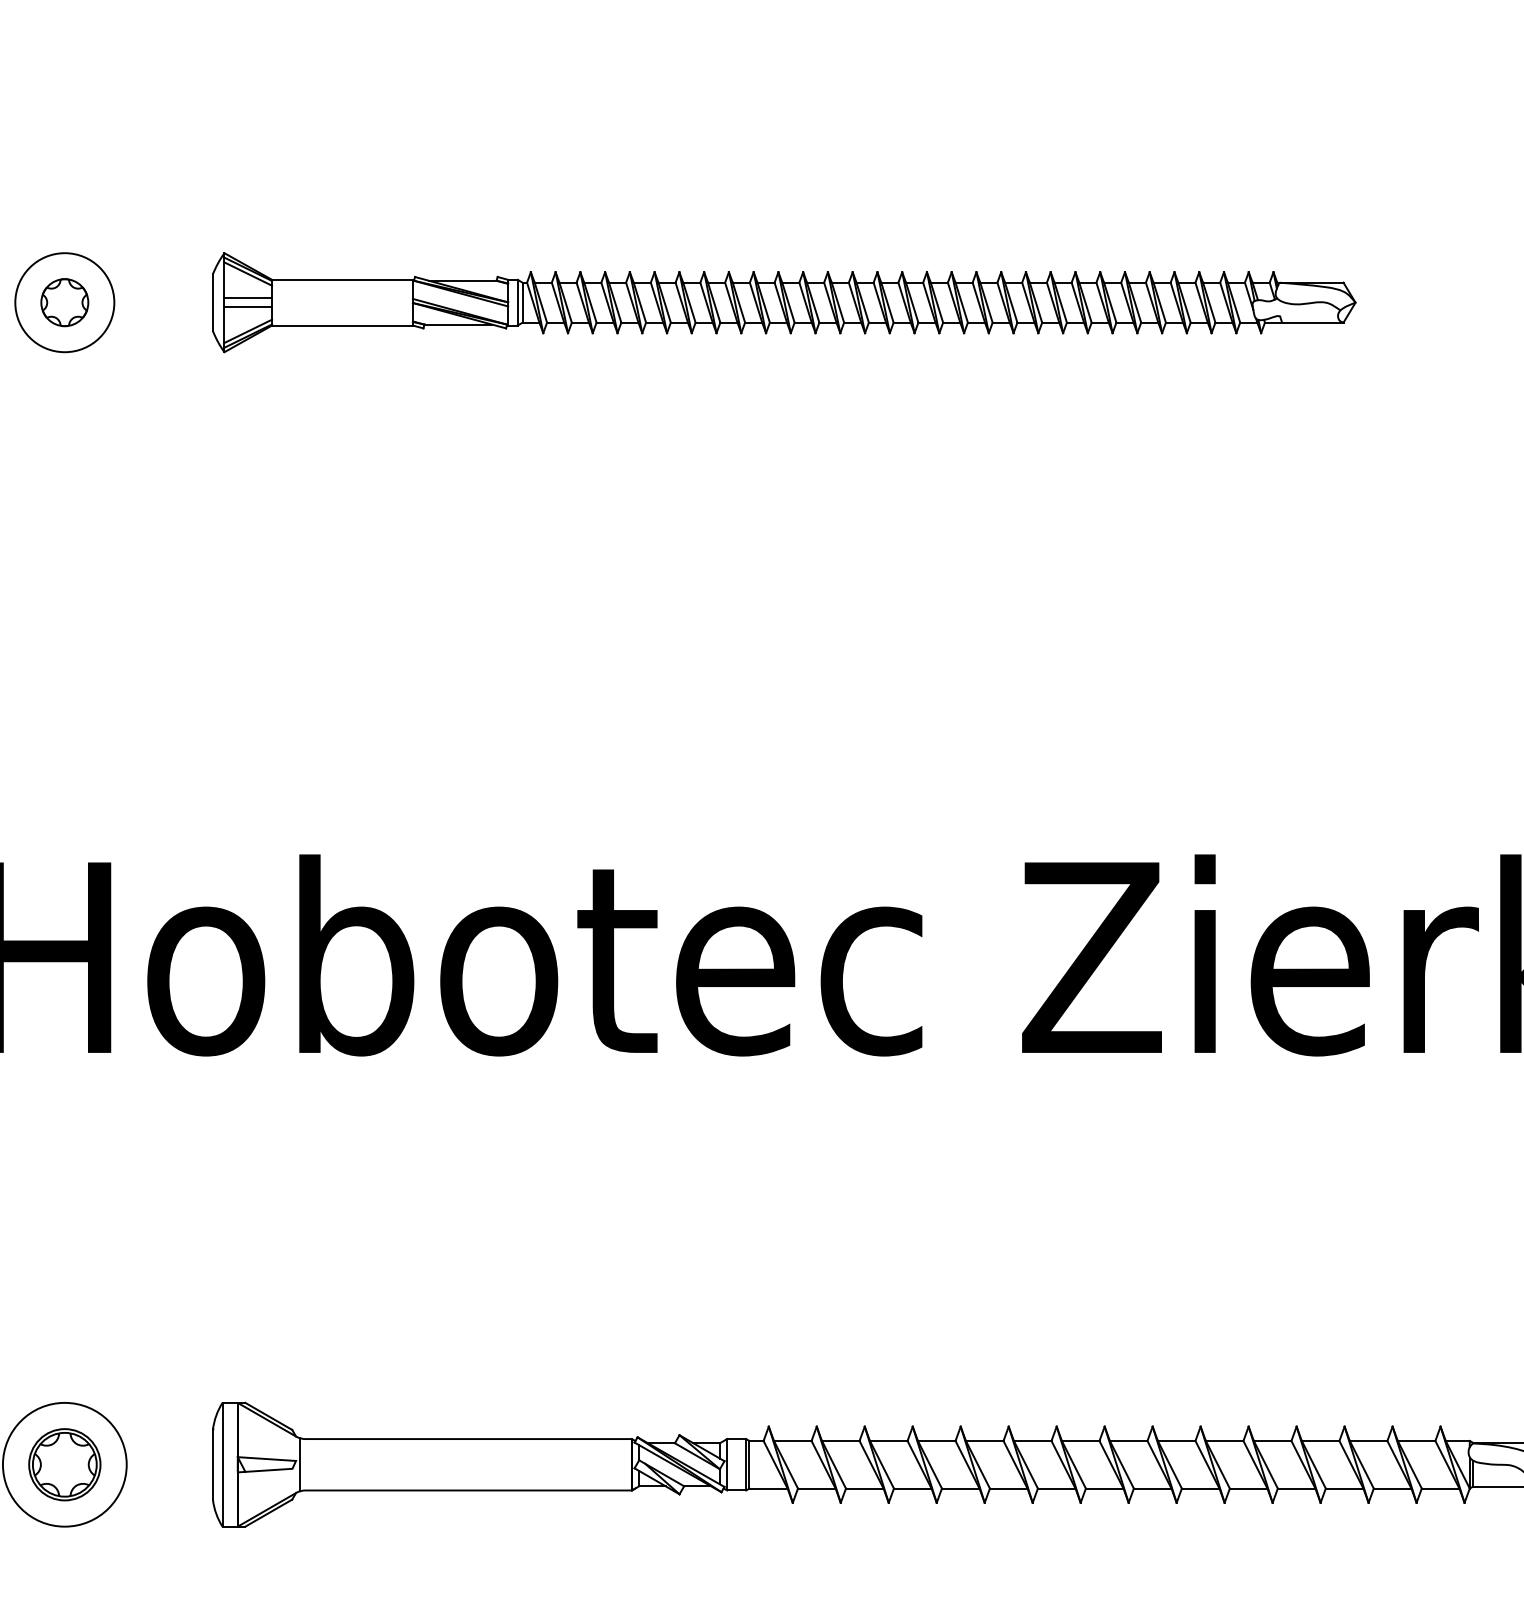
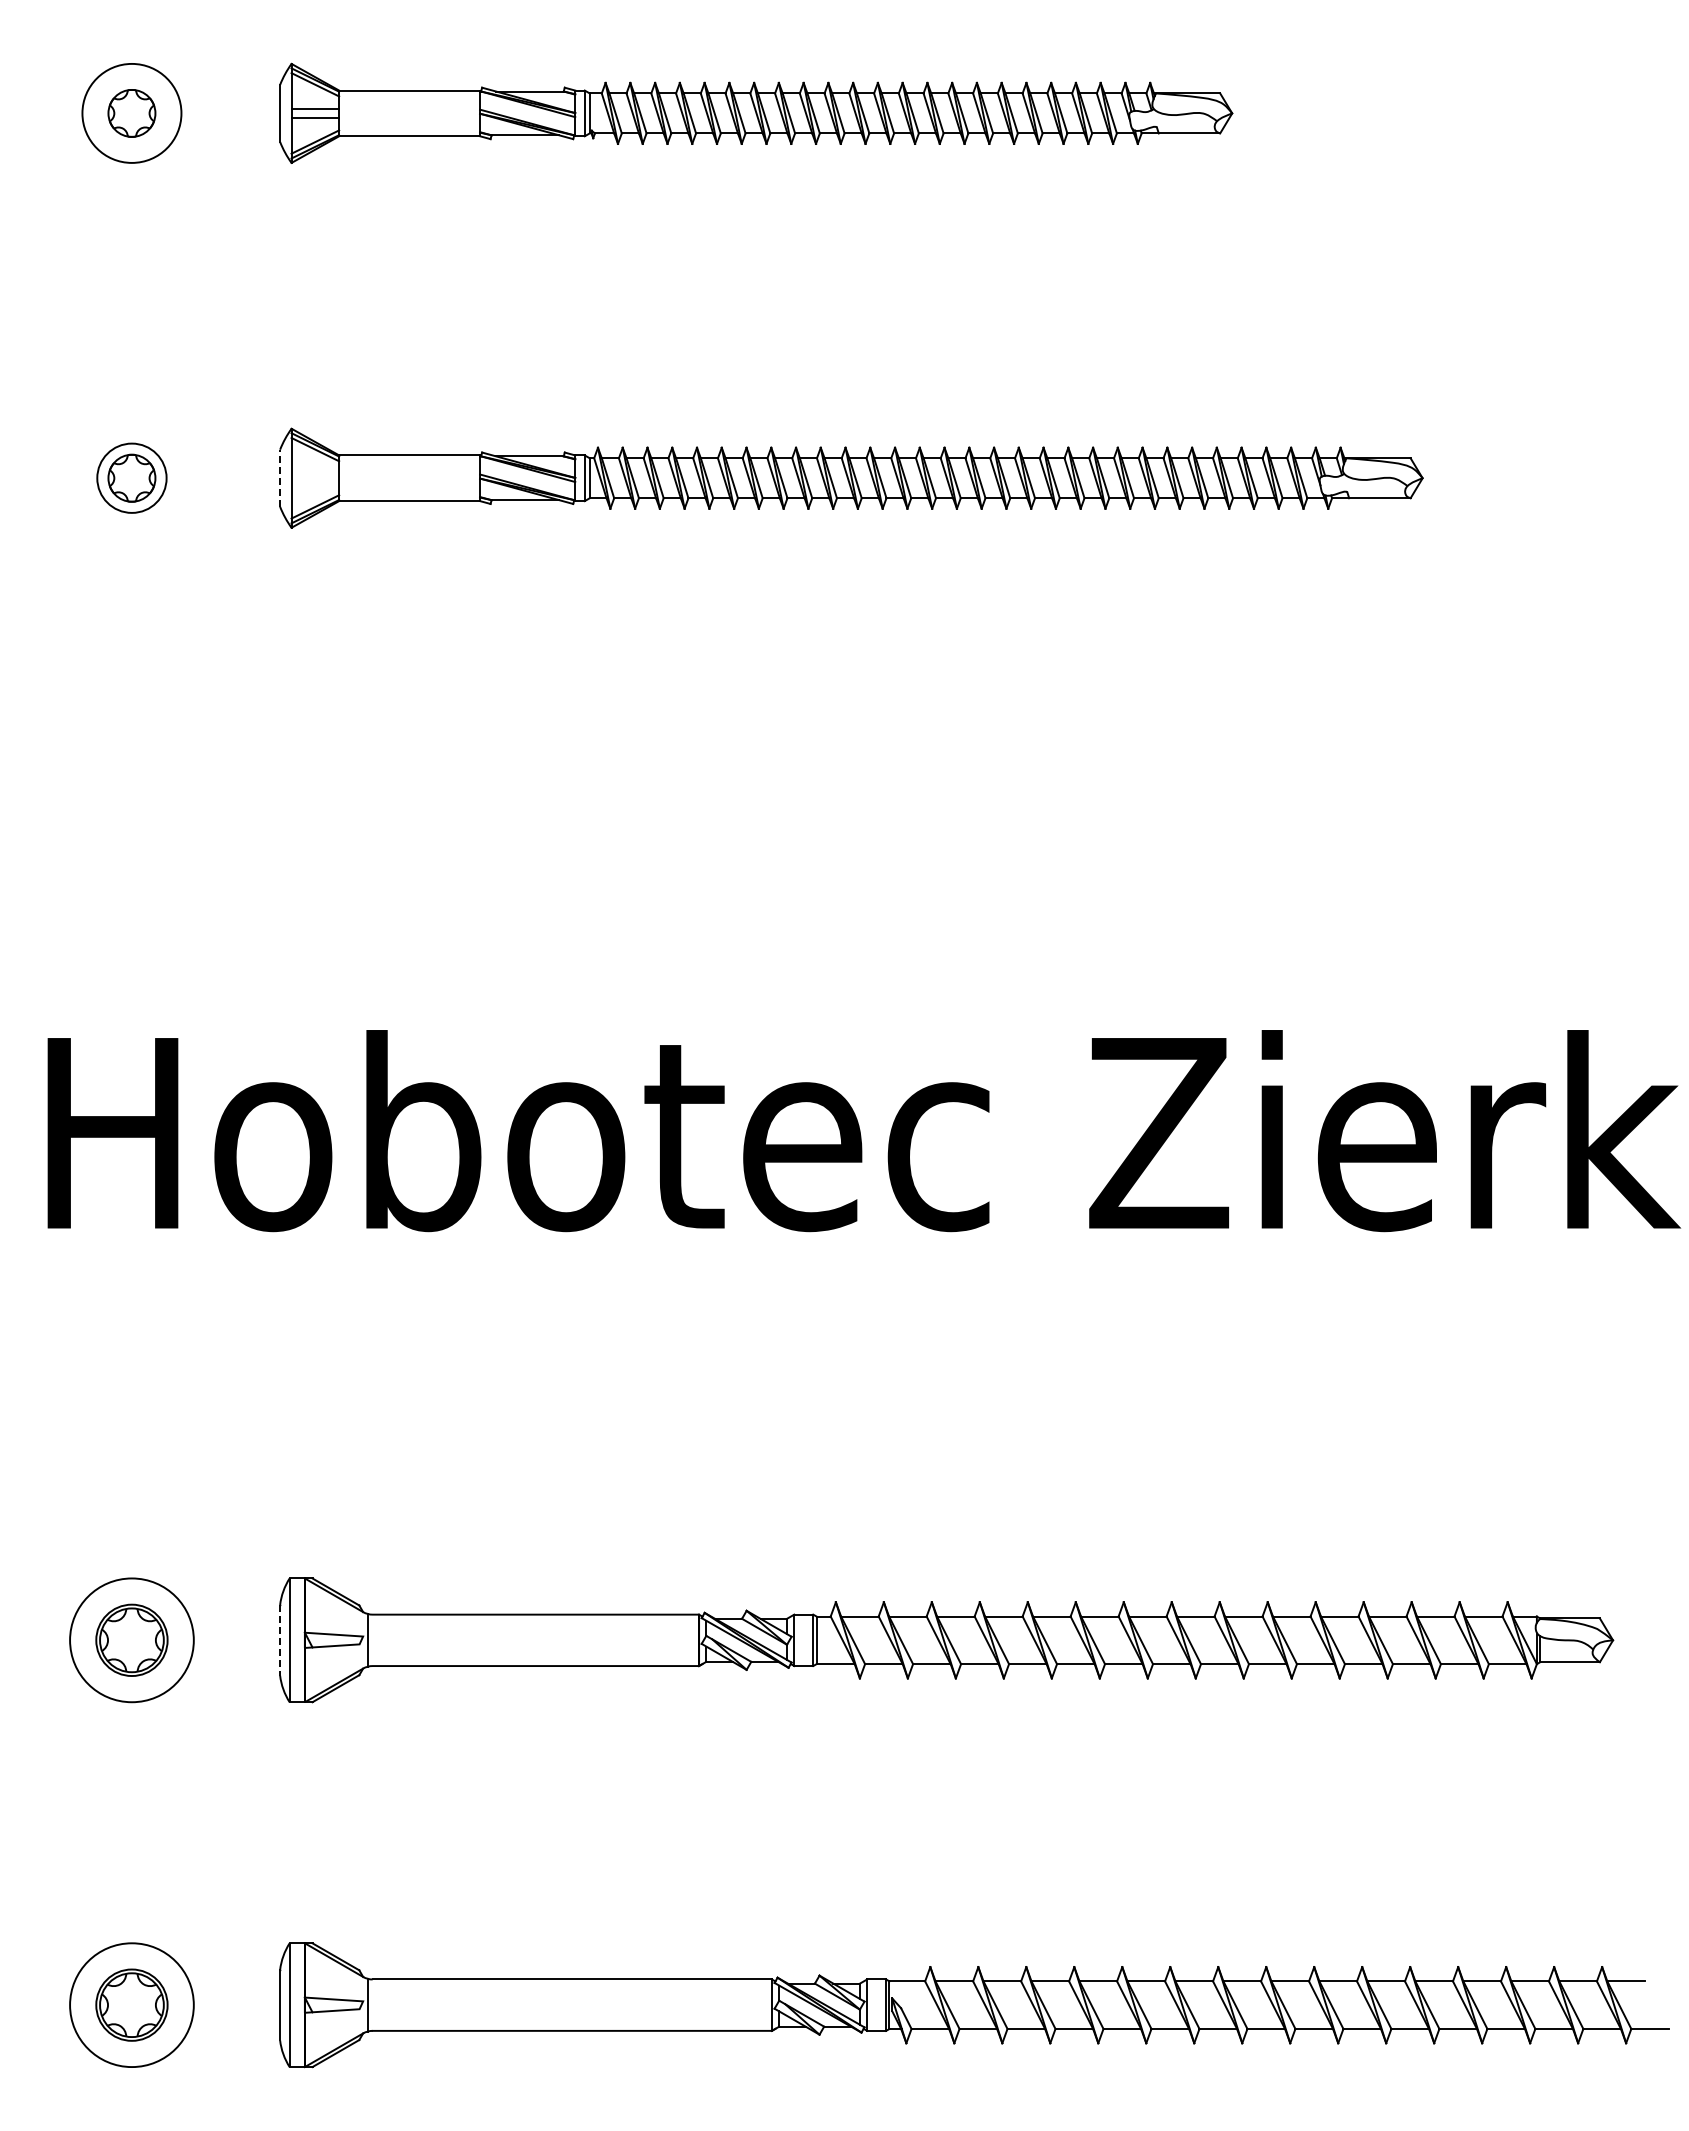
line: (248, 297) -> (315, 473), removed
circle: (64, 301) -> (131, 477), size x0.7
line: (213, 302) -> (280, 478), solid -> dashed
line: (248, 307) -> (315, 483), removed
line: (213, 1464) -> (280, 1640), solid -> dashed

